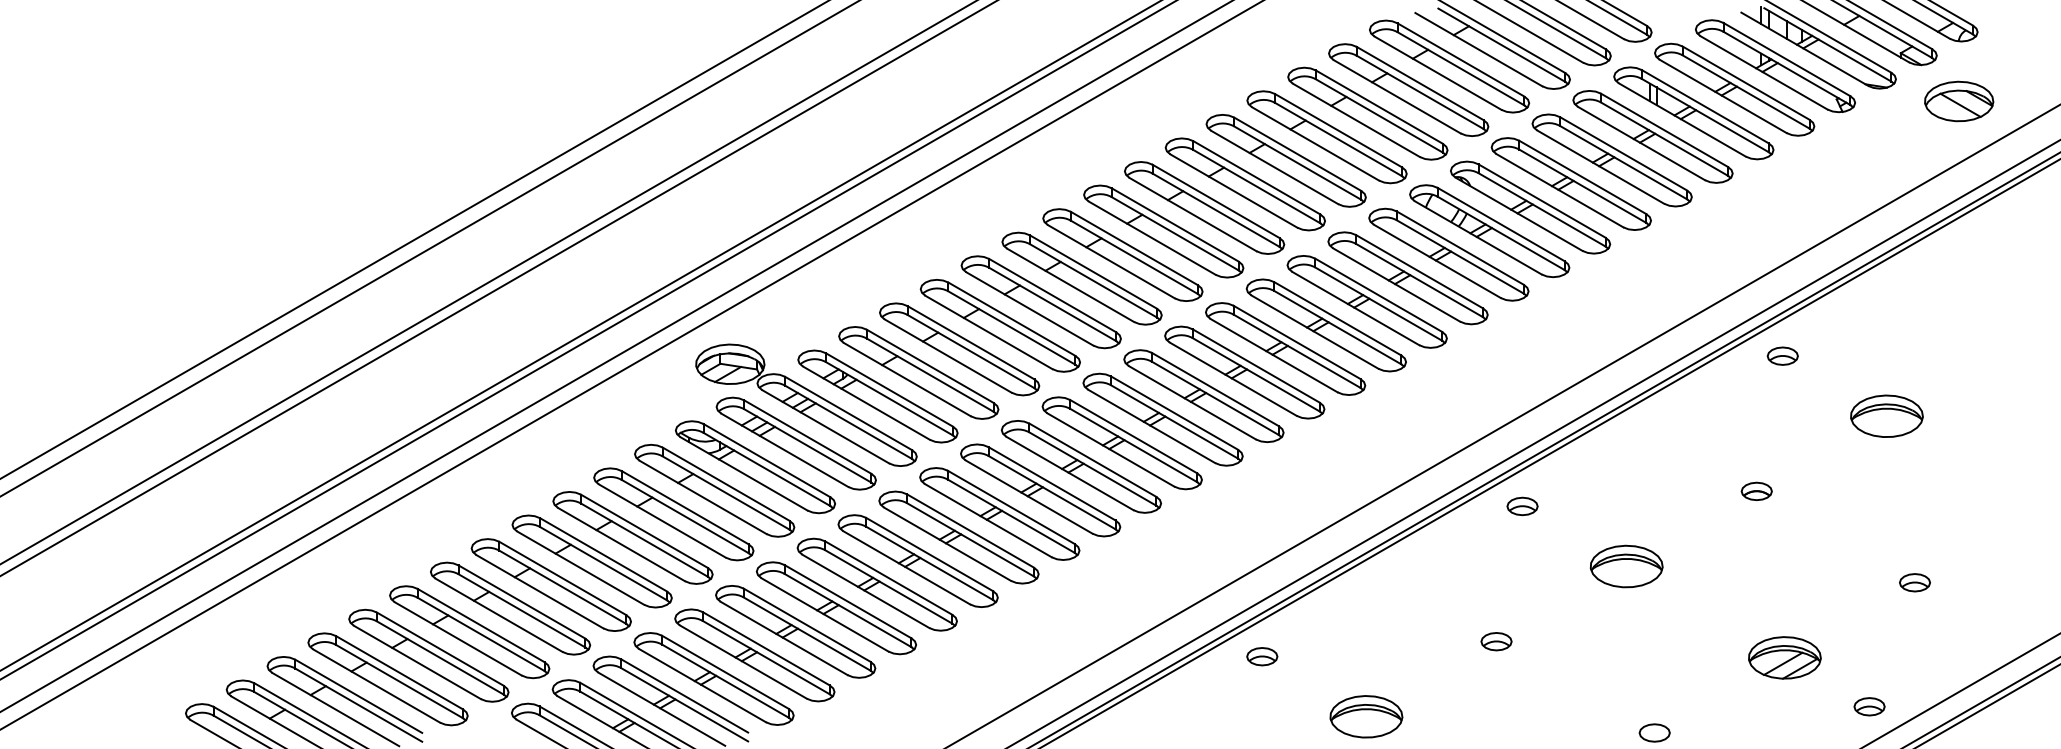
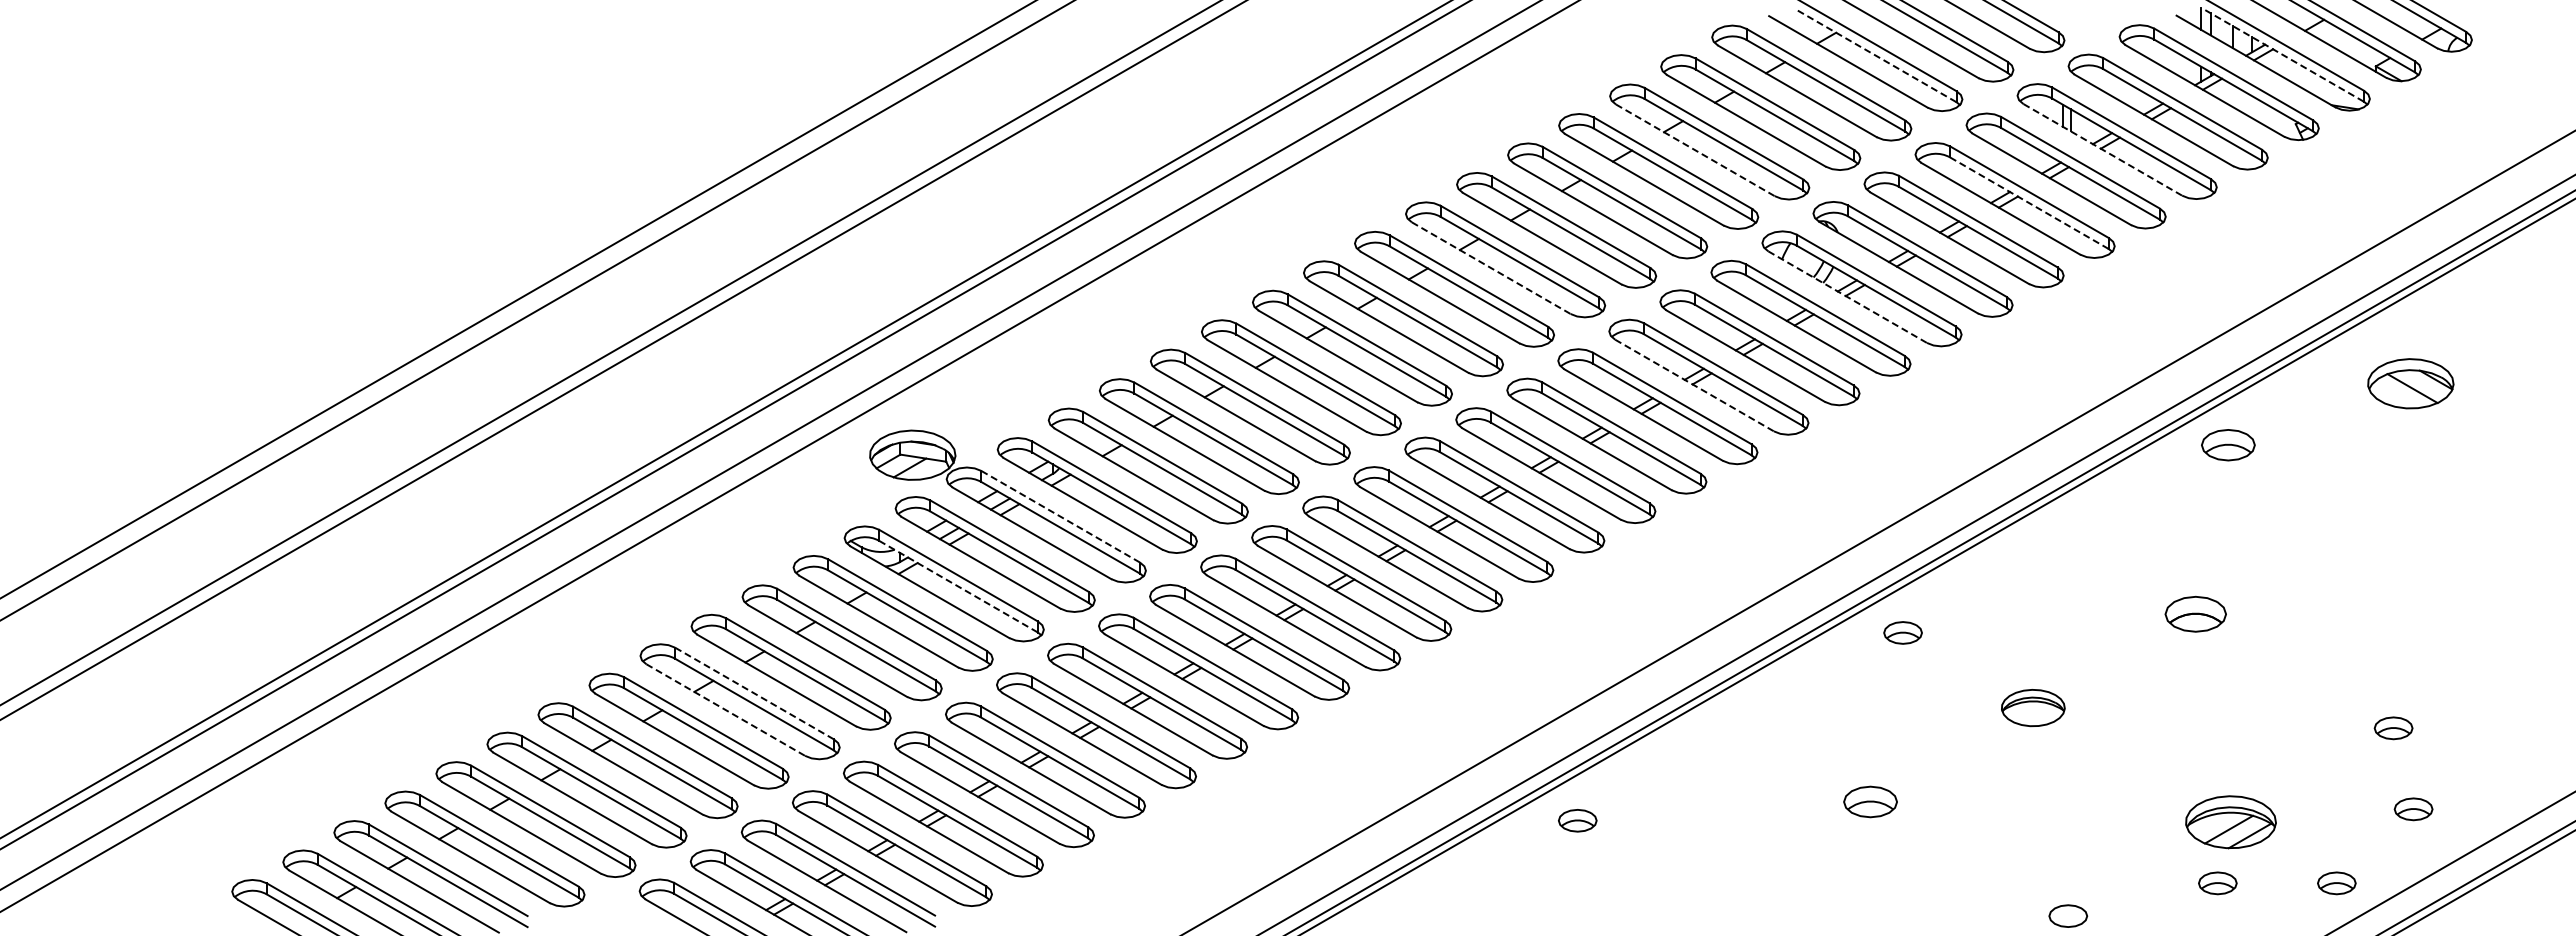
line: (1827, 44) -> (2284, 55), solid -> dashed
line: (1502, 45) -> (1877, 56), solid -> dashed
part: (1958, 101) -> (2410, 383), moved
line: (1682, 119) -> (2102, 149), solid -> dashed
line: (1356, 120) -> (1695, 150), solid -> dashed
line: (1623, 162) -> (2029, 203), solid -> dashed
line: (1193, 214) -> (1491, 268), solid -> dashed
line: (1478, 238) -> (1847, 297), solid -> dashed
line: (1355, 308) -> (1694, 385), solid -> dashed
part: (1782, 355) -> (2228, 444), size x1.4
line: (848, 413) -> (1060, 516), solid -> dashed
part: (1886, 416) -> (2358, 520), removed
line: (766, 469) -> (958, 586), solid -> dashed
part: (1756, 490) -> (2195, 613), size x1.6
line: (603, 554) -> (754, 693), solid -> dashed
part: (1626, 566) -> (2033, 707), size x0.7
line: (580, 568) -> (725, 710), solid -> dashed
part: (1496, 641) -> (1870, 801), size x1.4
part: (1930, 647) -> (2413, 809), added
part: (1774, 706) -> (2217, 883), added
part: (1366, 716) -> (1707, 895), removed

